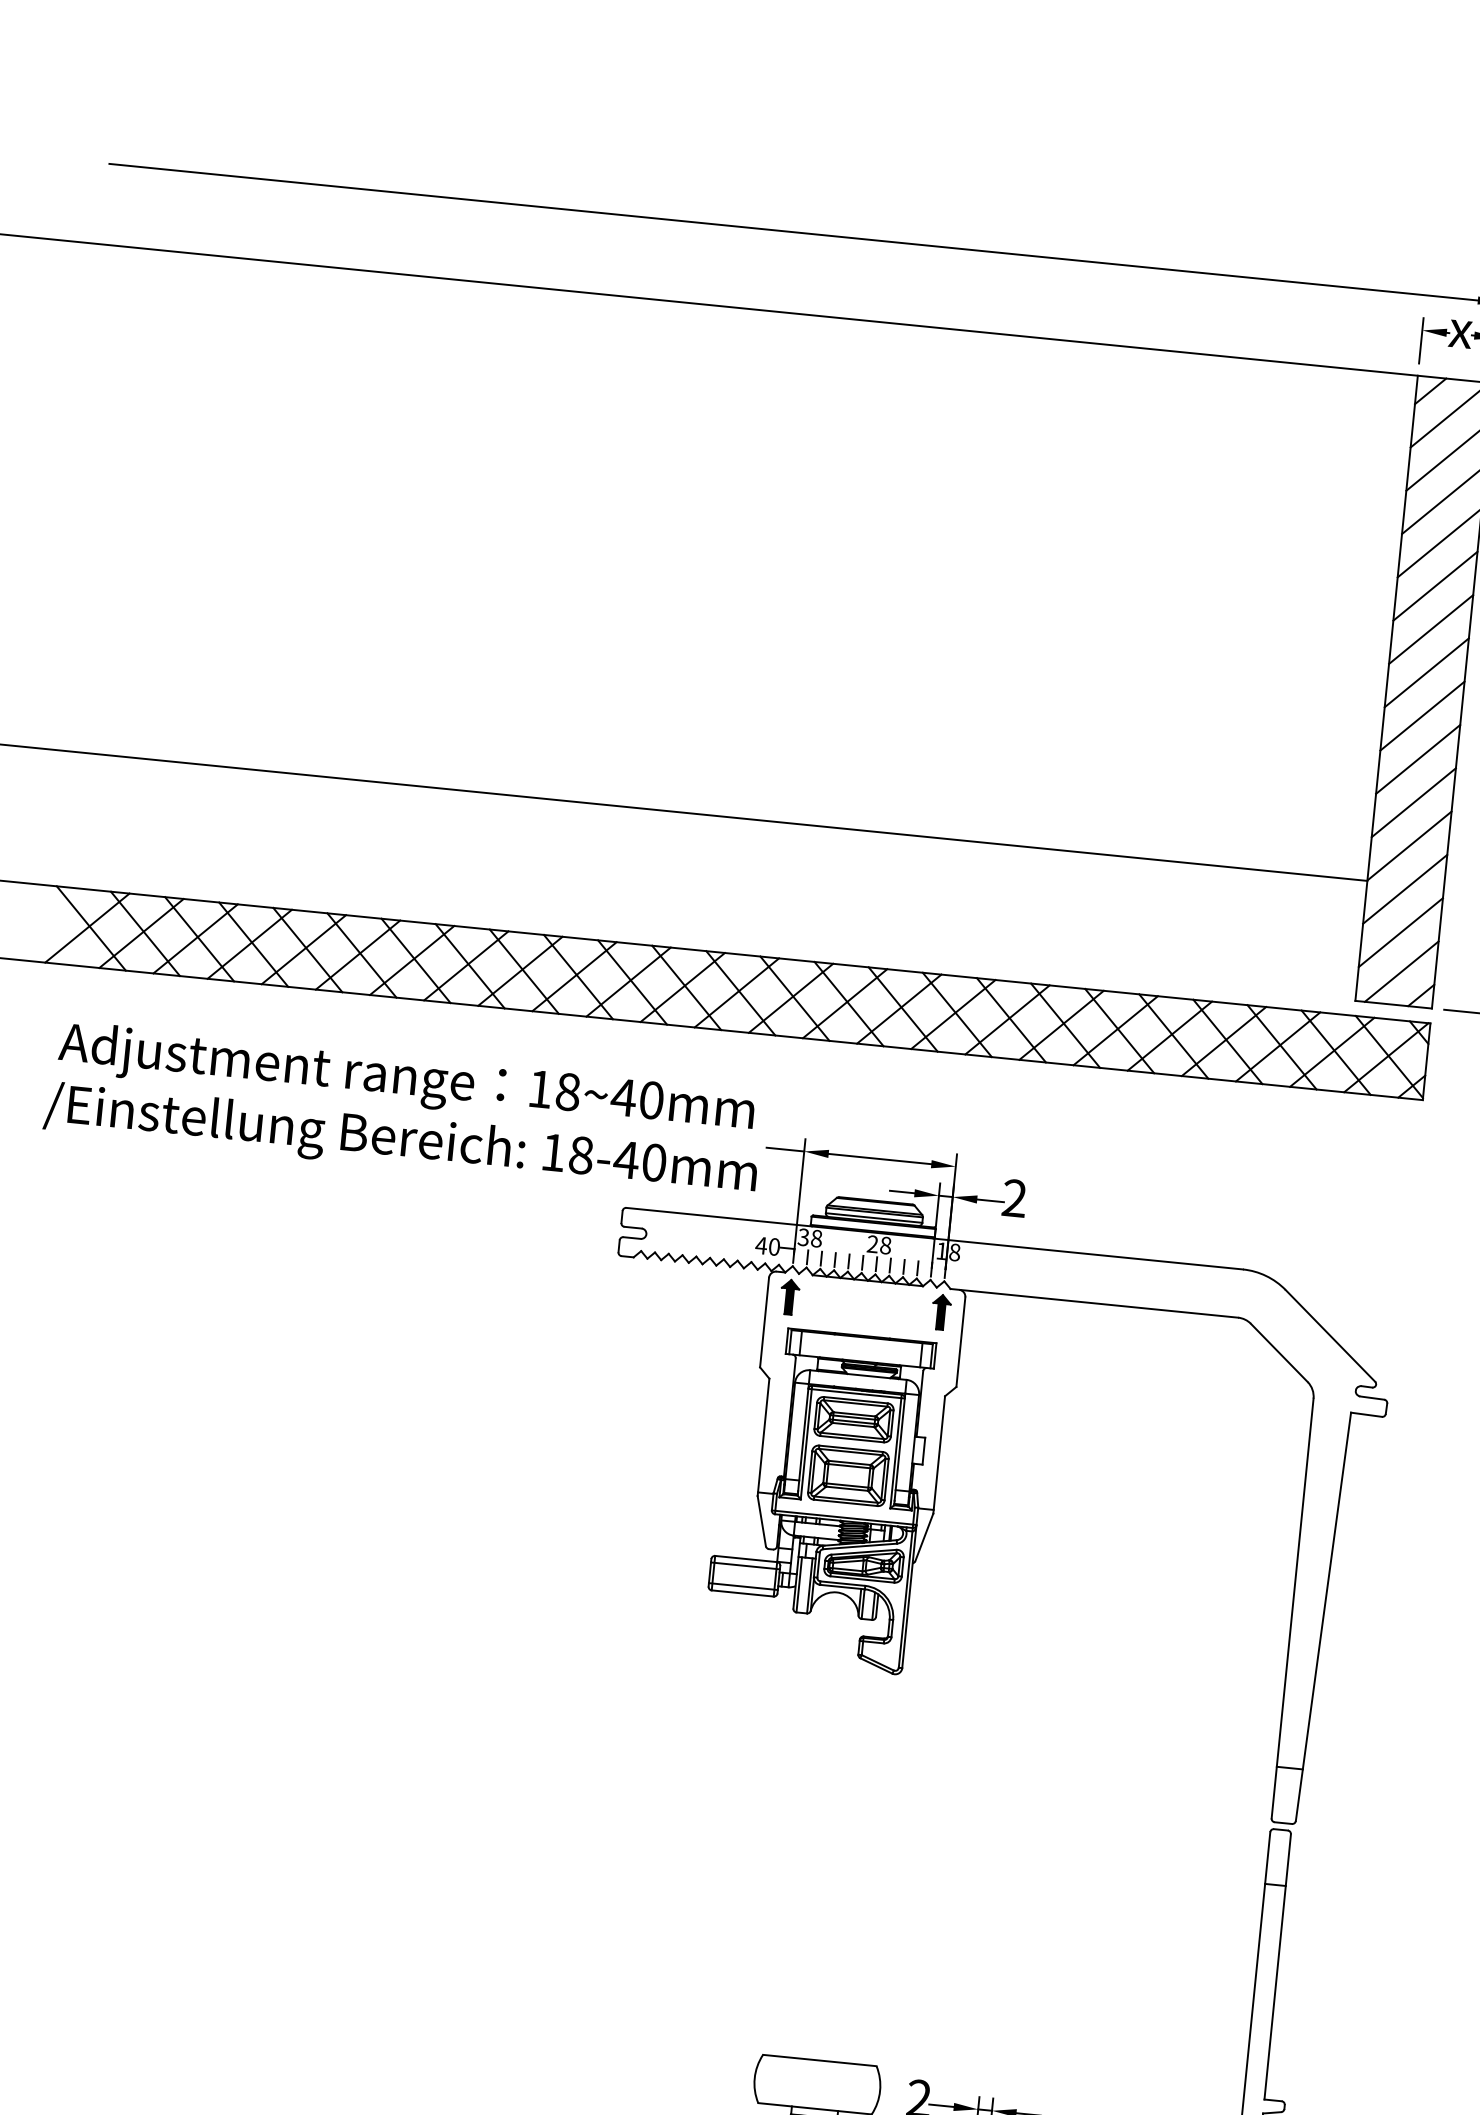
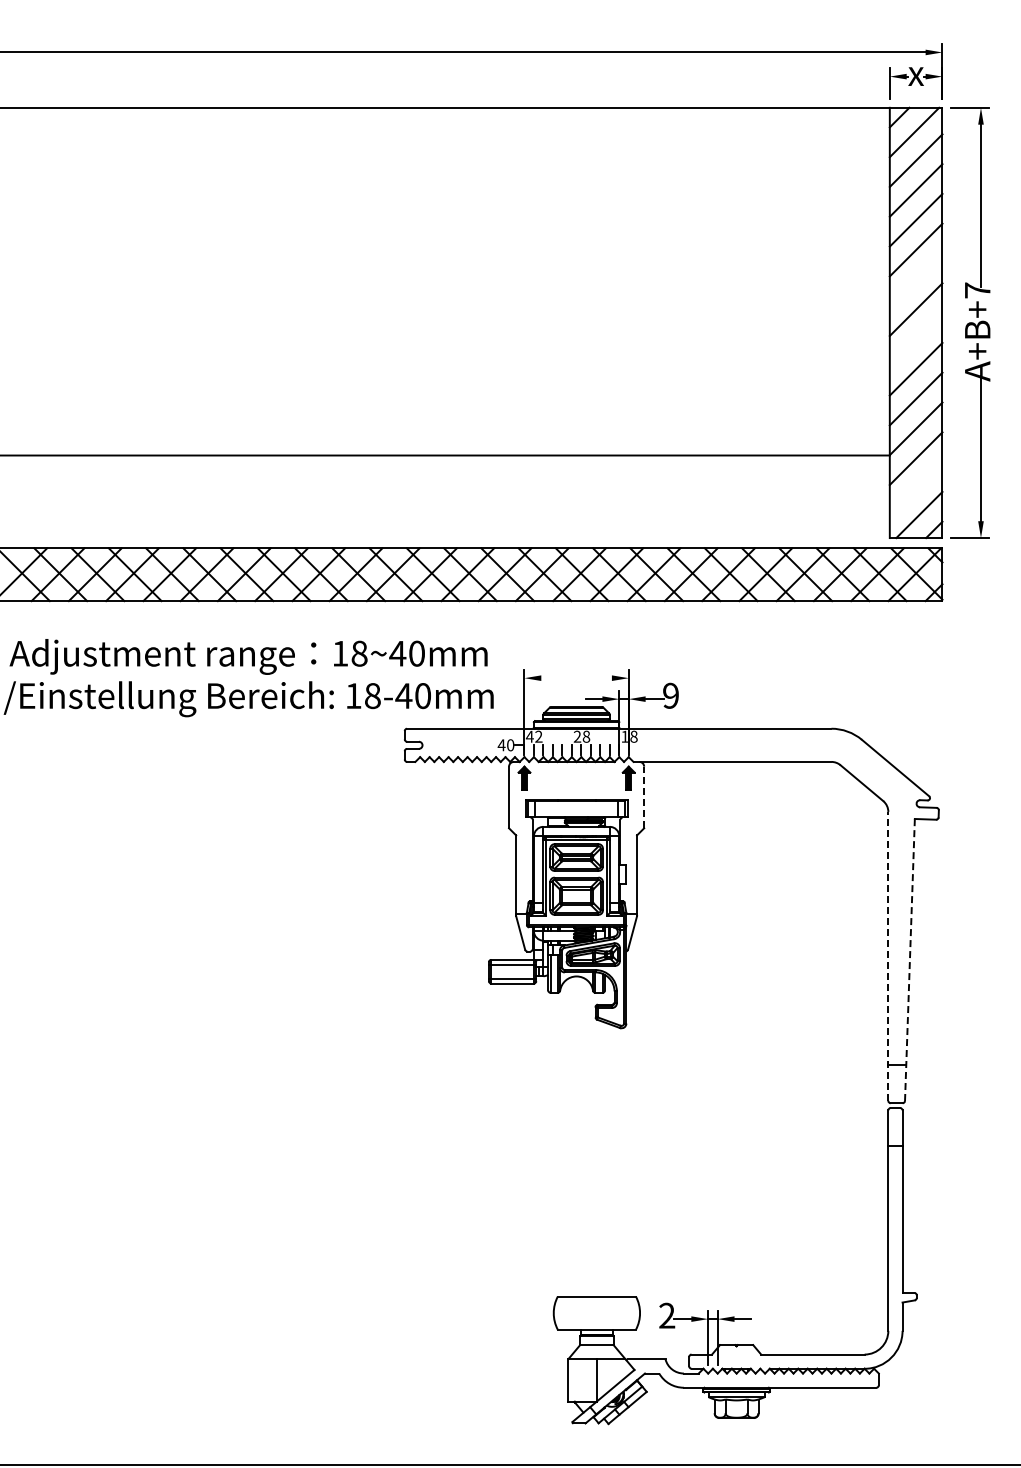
line: (1430, 628) -> (915, 279), removed
line: (1421, 716) -> (915, 339), removed
line: (1399, 932) -> (915, 488), removed
line: (785, 1150) -> (511, 678), removed
line: (879, 1159) -> (576, 678), removed
text: (1013, 1197) -> (670, 695), 2 -> 9
text: (808, 1237) -> (533, 736), 38 -> 42
line: (961, 1342) -> (644, 797), solid -> dashed
line: (1292, 1607) -> (888, 955), solid -> dashed
line: (1322, 1616) -> (909, 959), solid -> dashed

